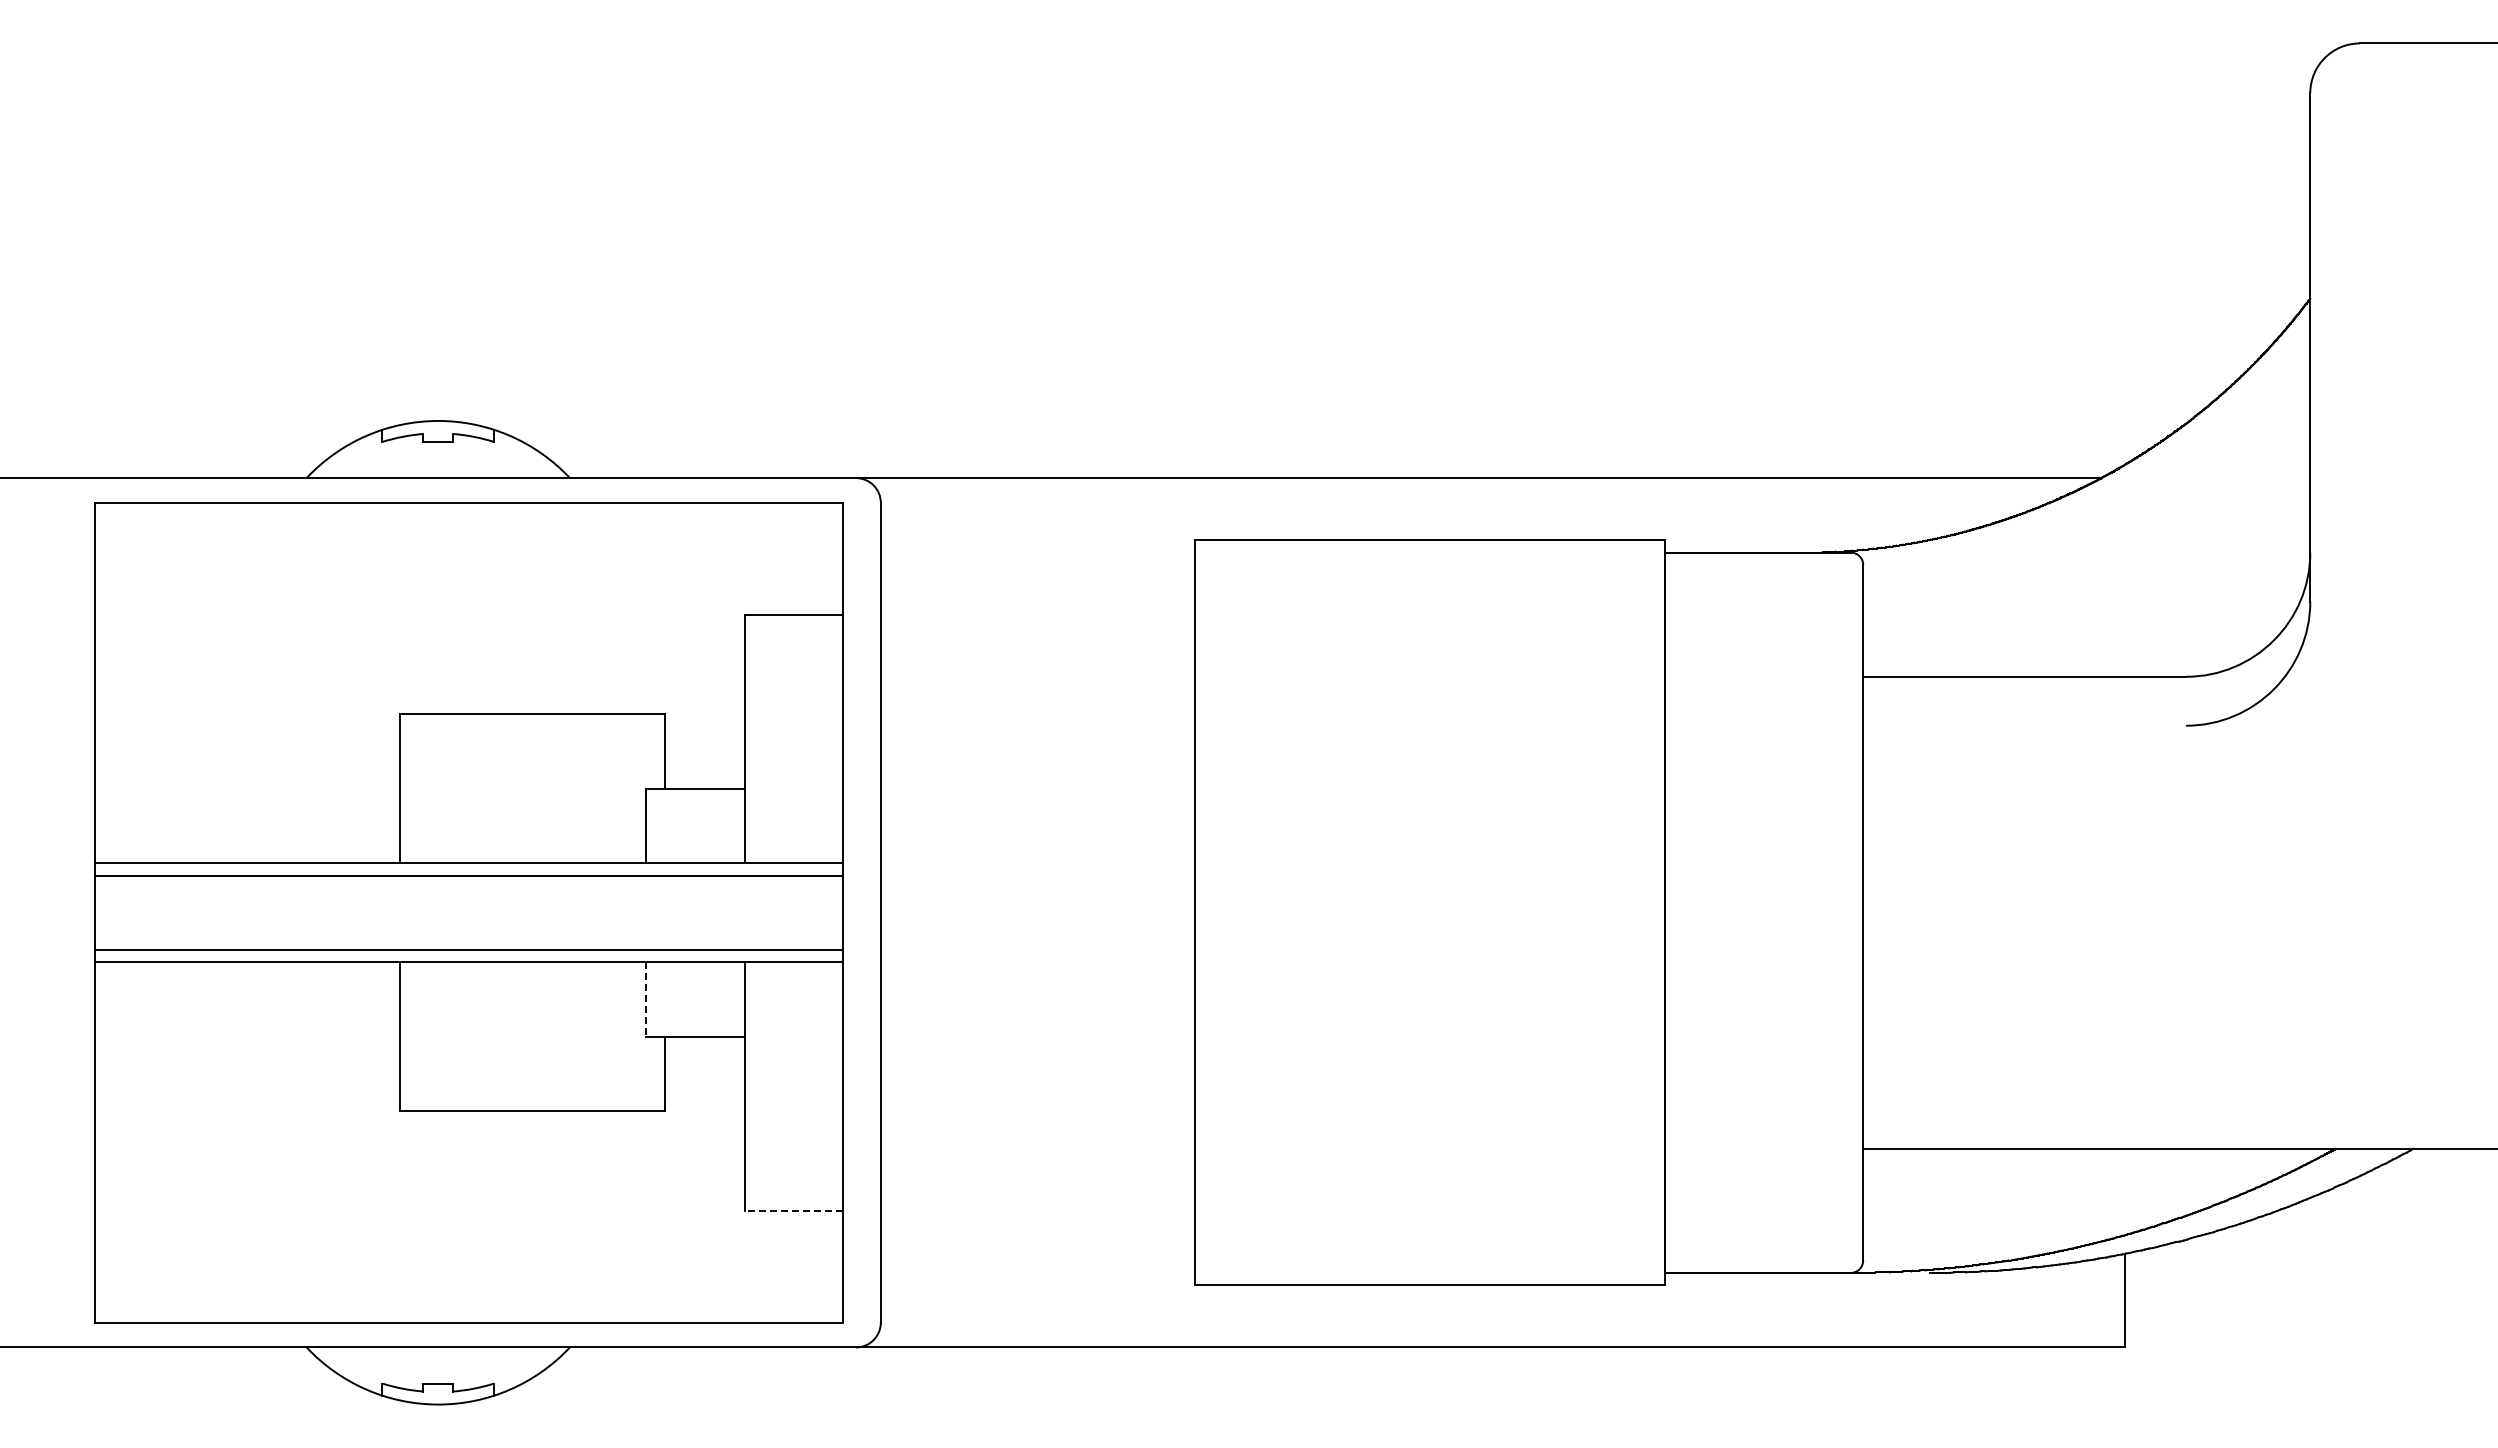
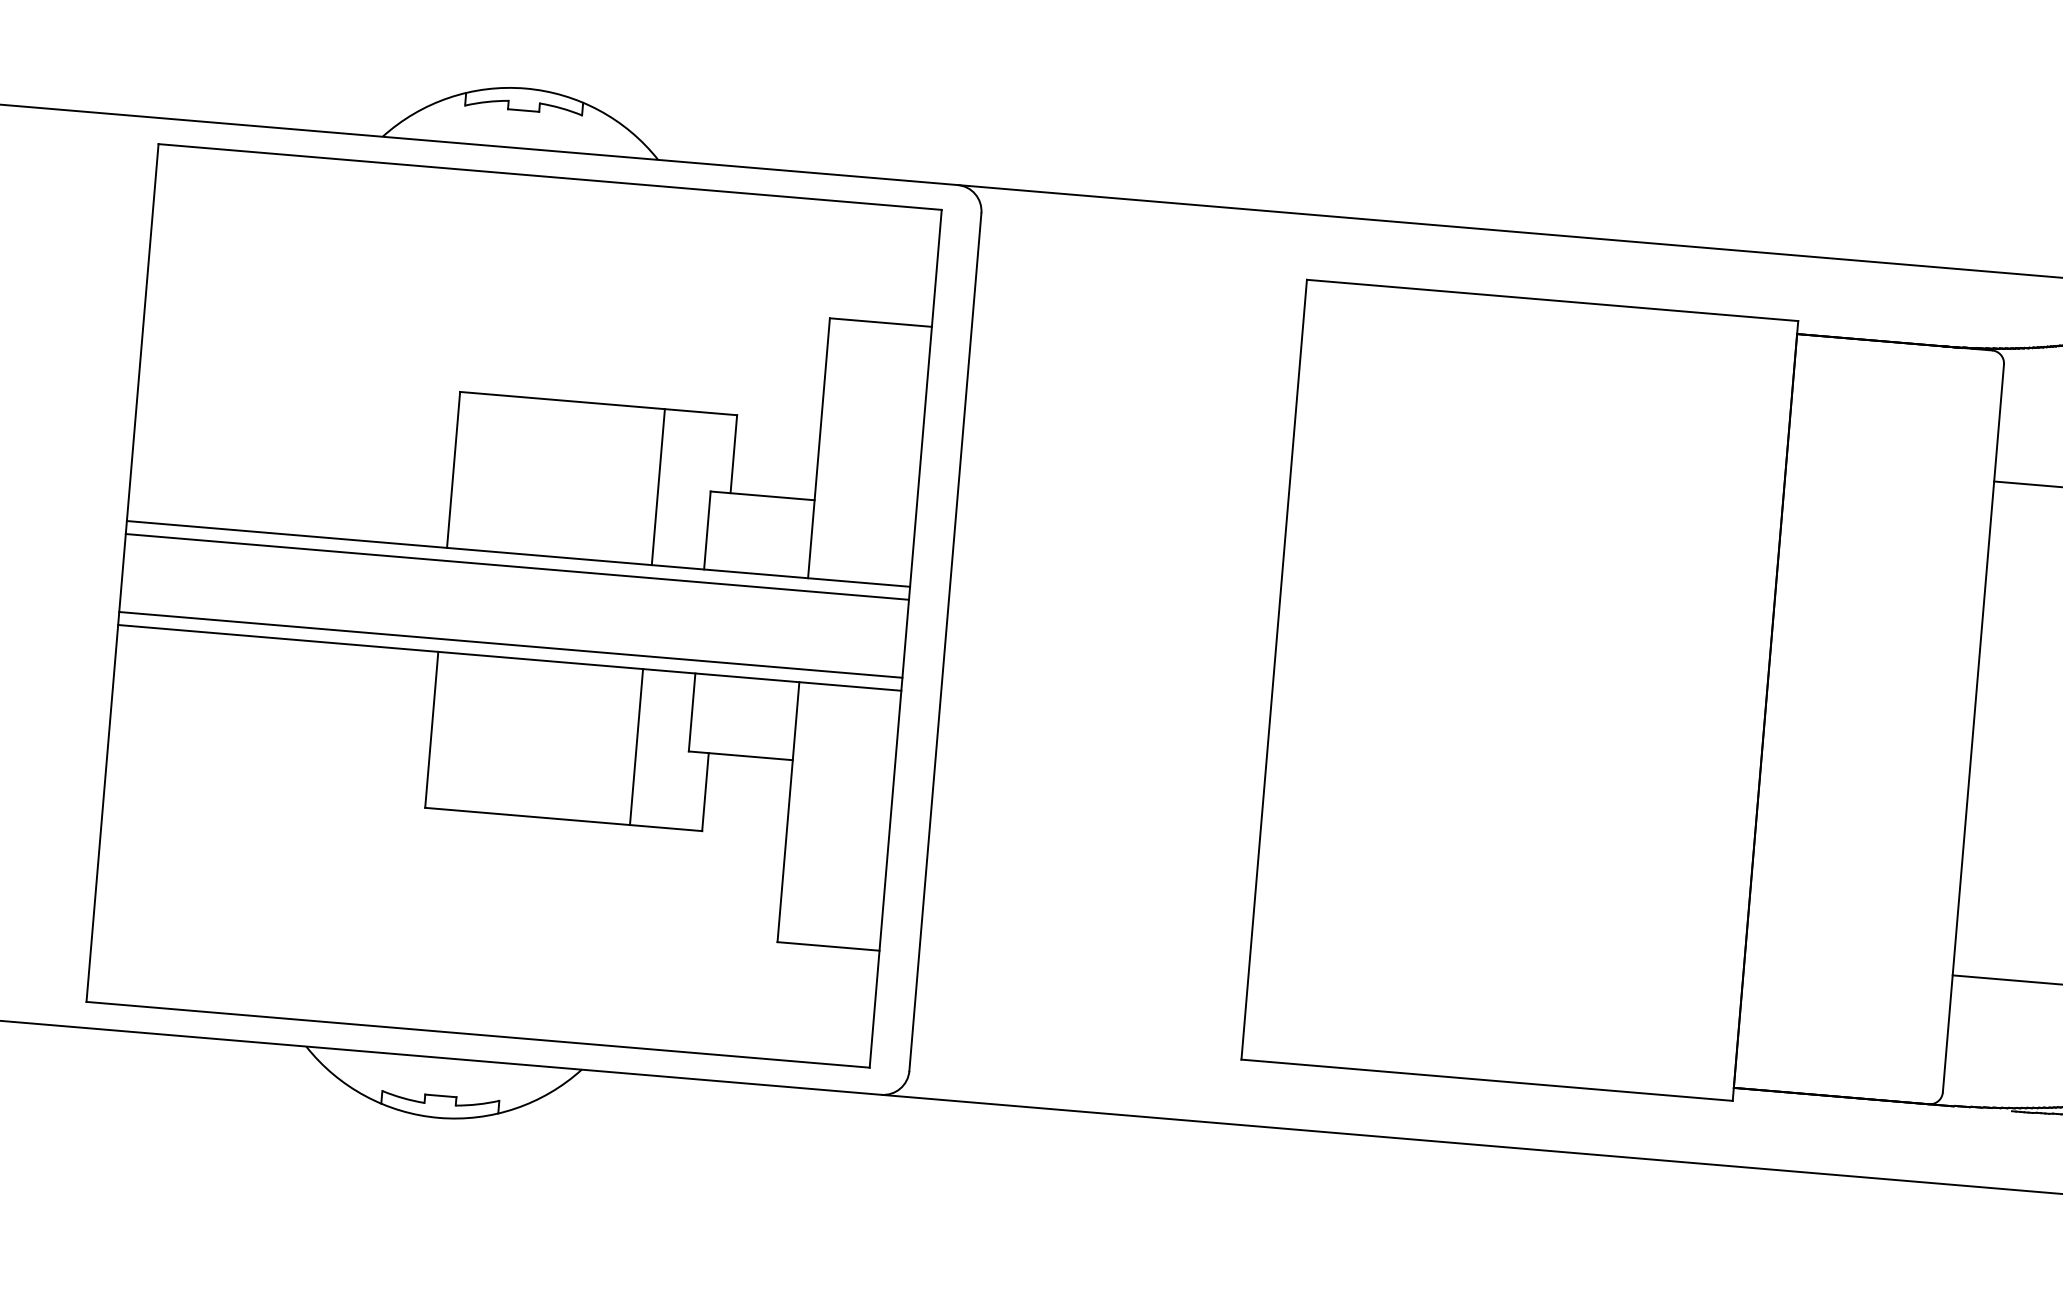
line: (596, 788) -> (658, 487), added
line: (646, 1000) -> (692, 713), dashed -> solid
line: (596, 1036) -> (636, 746), added
line: (794, 1210) -> (828, 946), dashed -> solid

